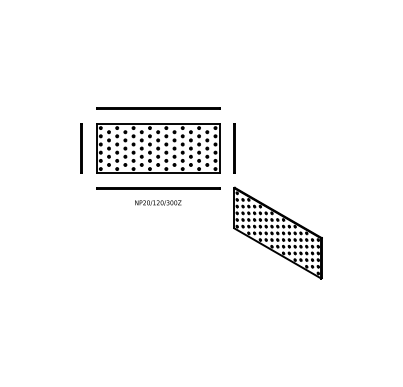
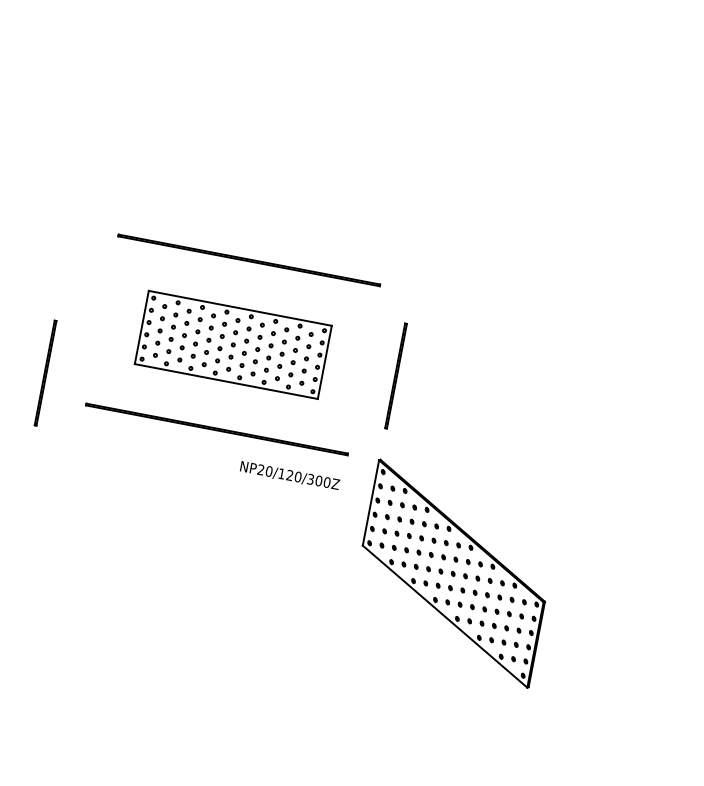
line: (81, 148) -> (45, 372), moved
part: (158, 148) -> (233, 344), size x0.7
text: (158, 202) -> (290, 474), moved

